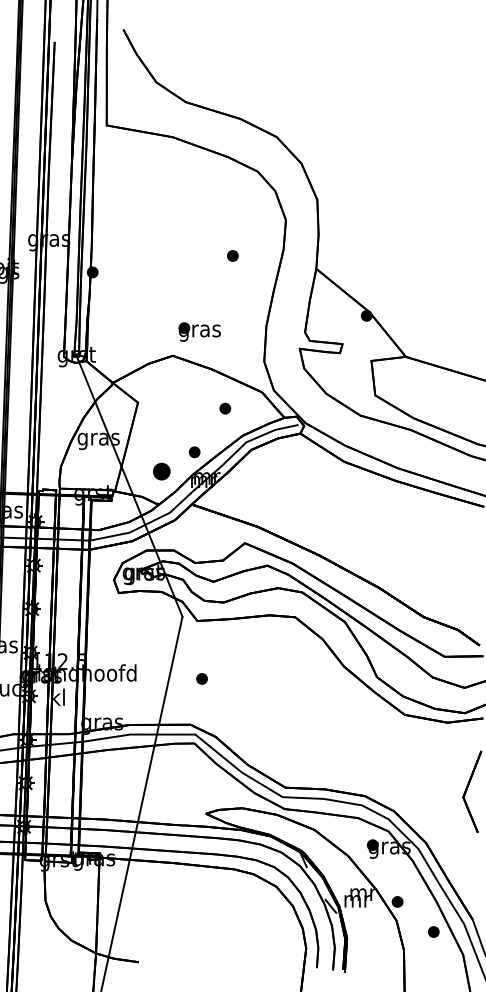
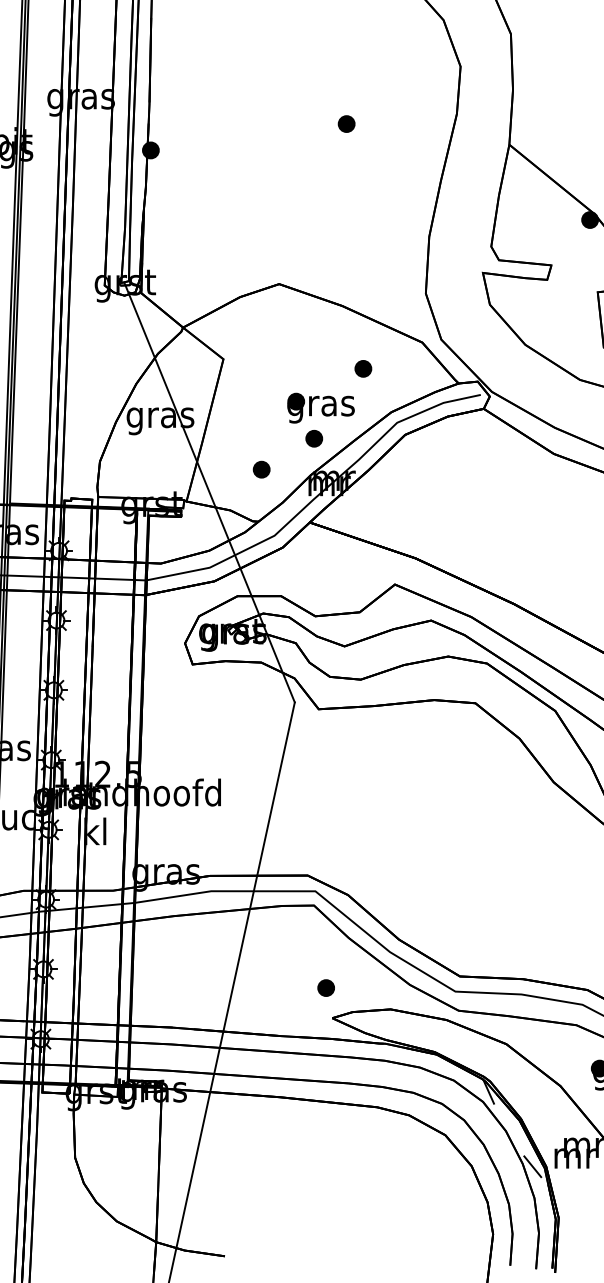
part: (232, 255) -> (346, 123), moved
part: (199, 331) -> (320, 407), moved
part: (161, 471) -> (261, 469), size x0.62
part: (201, 678) -> (325, 987), moved

